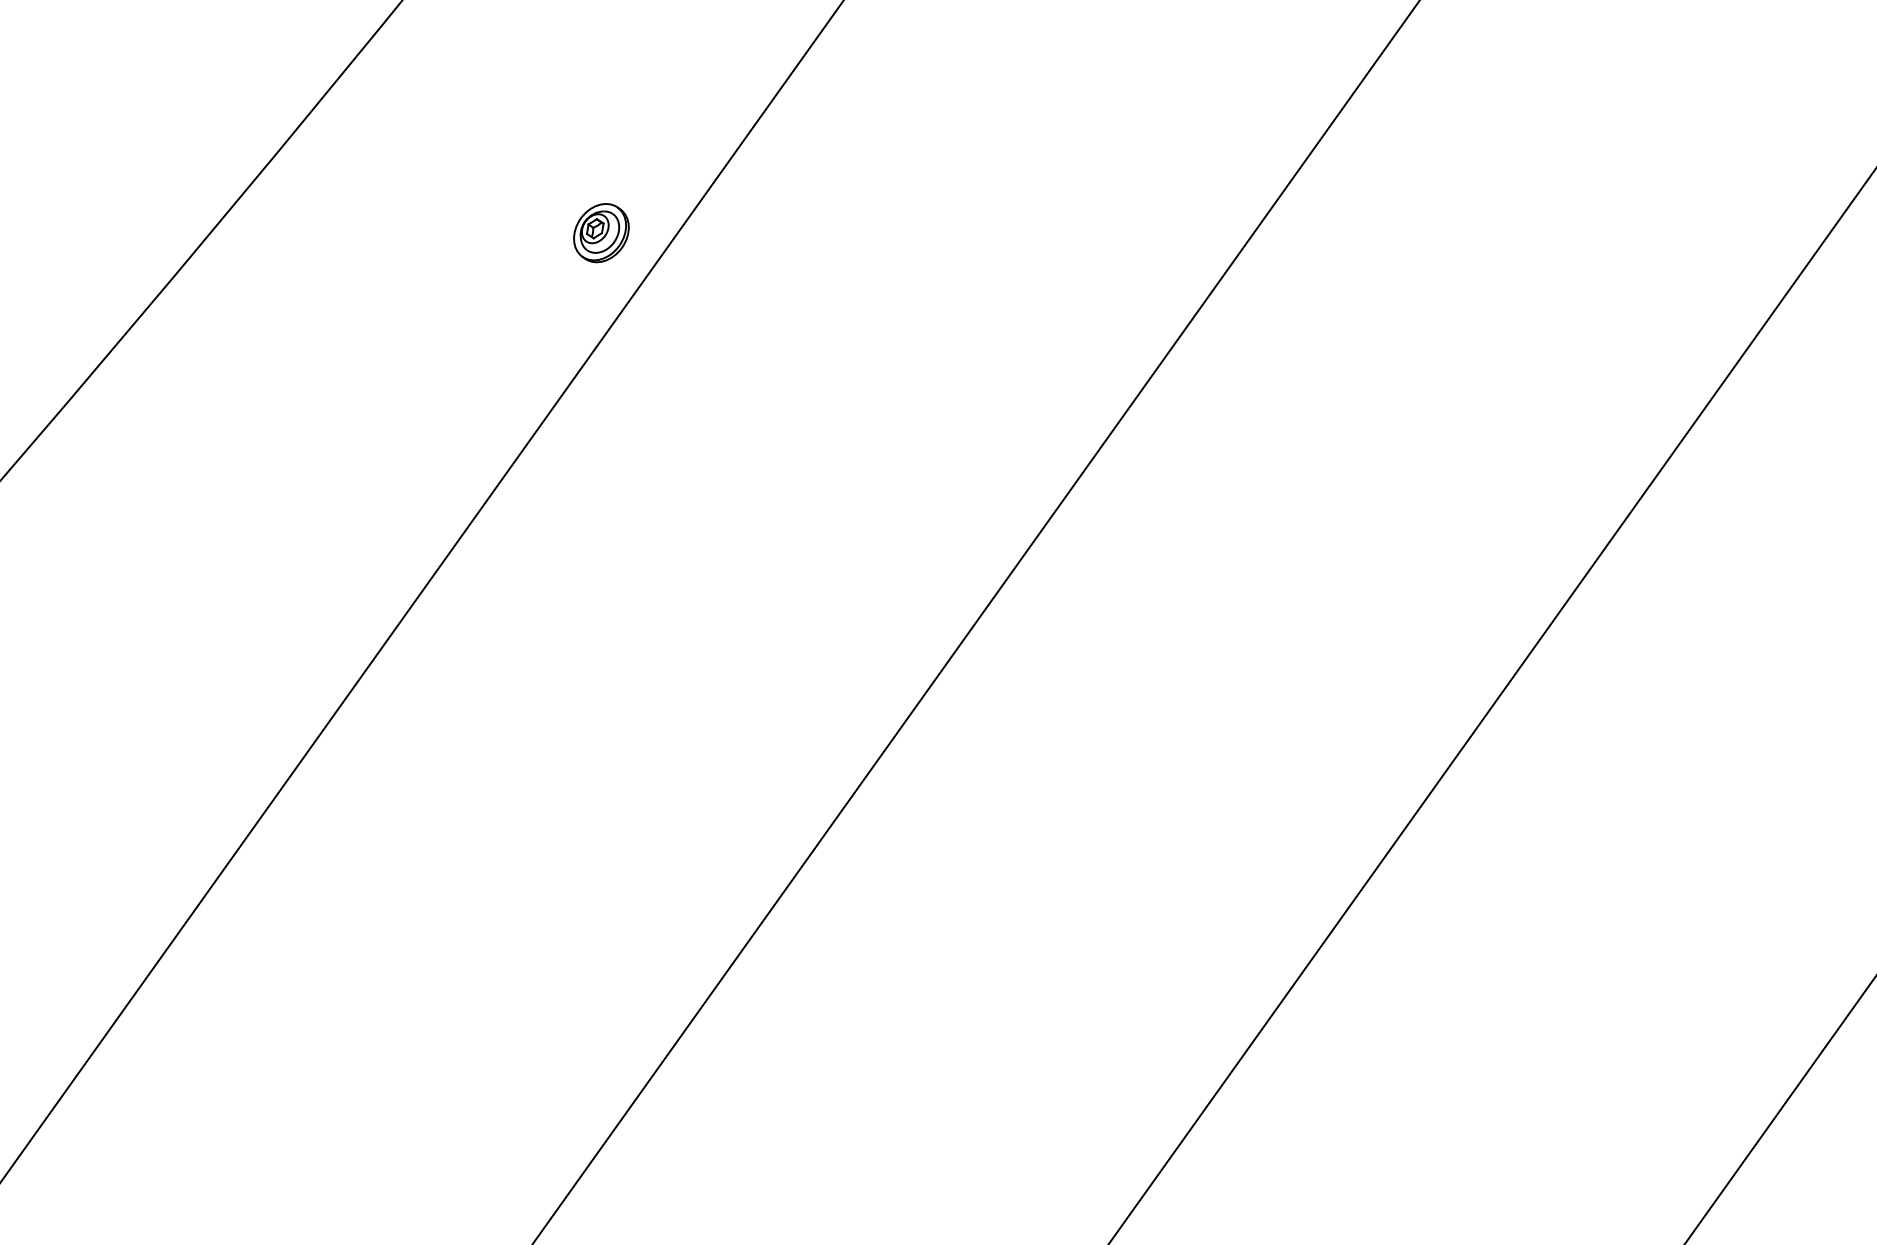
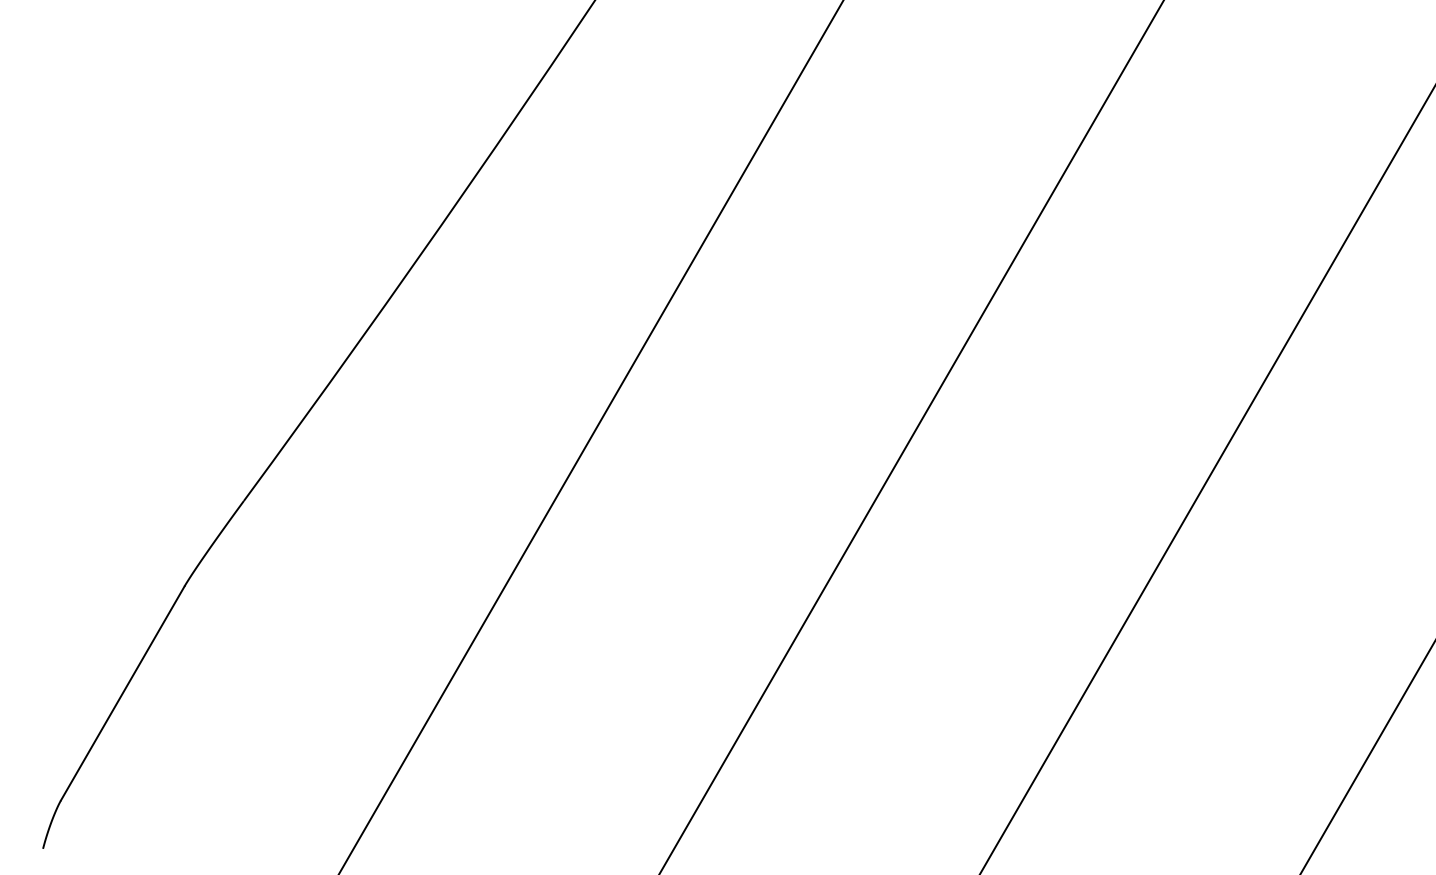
part: (601, 232) -> (745, 95), removed

